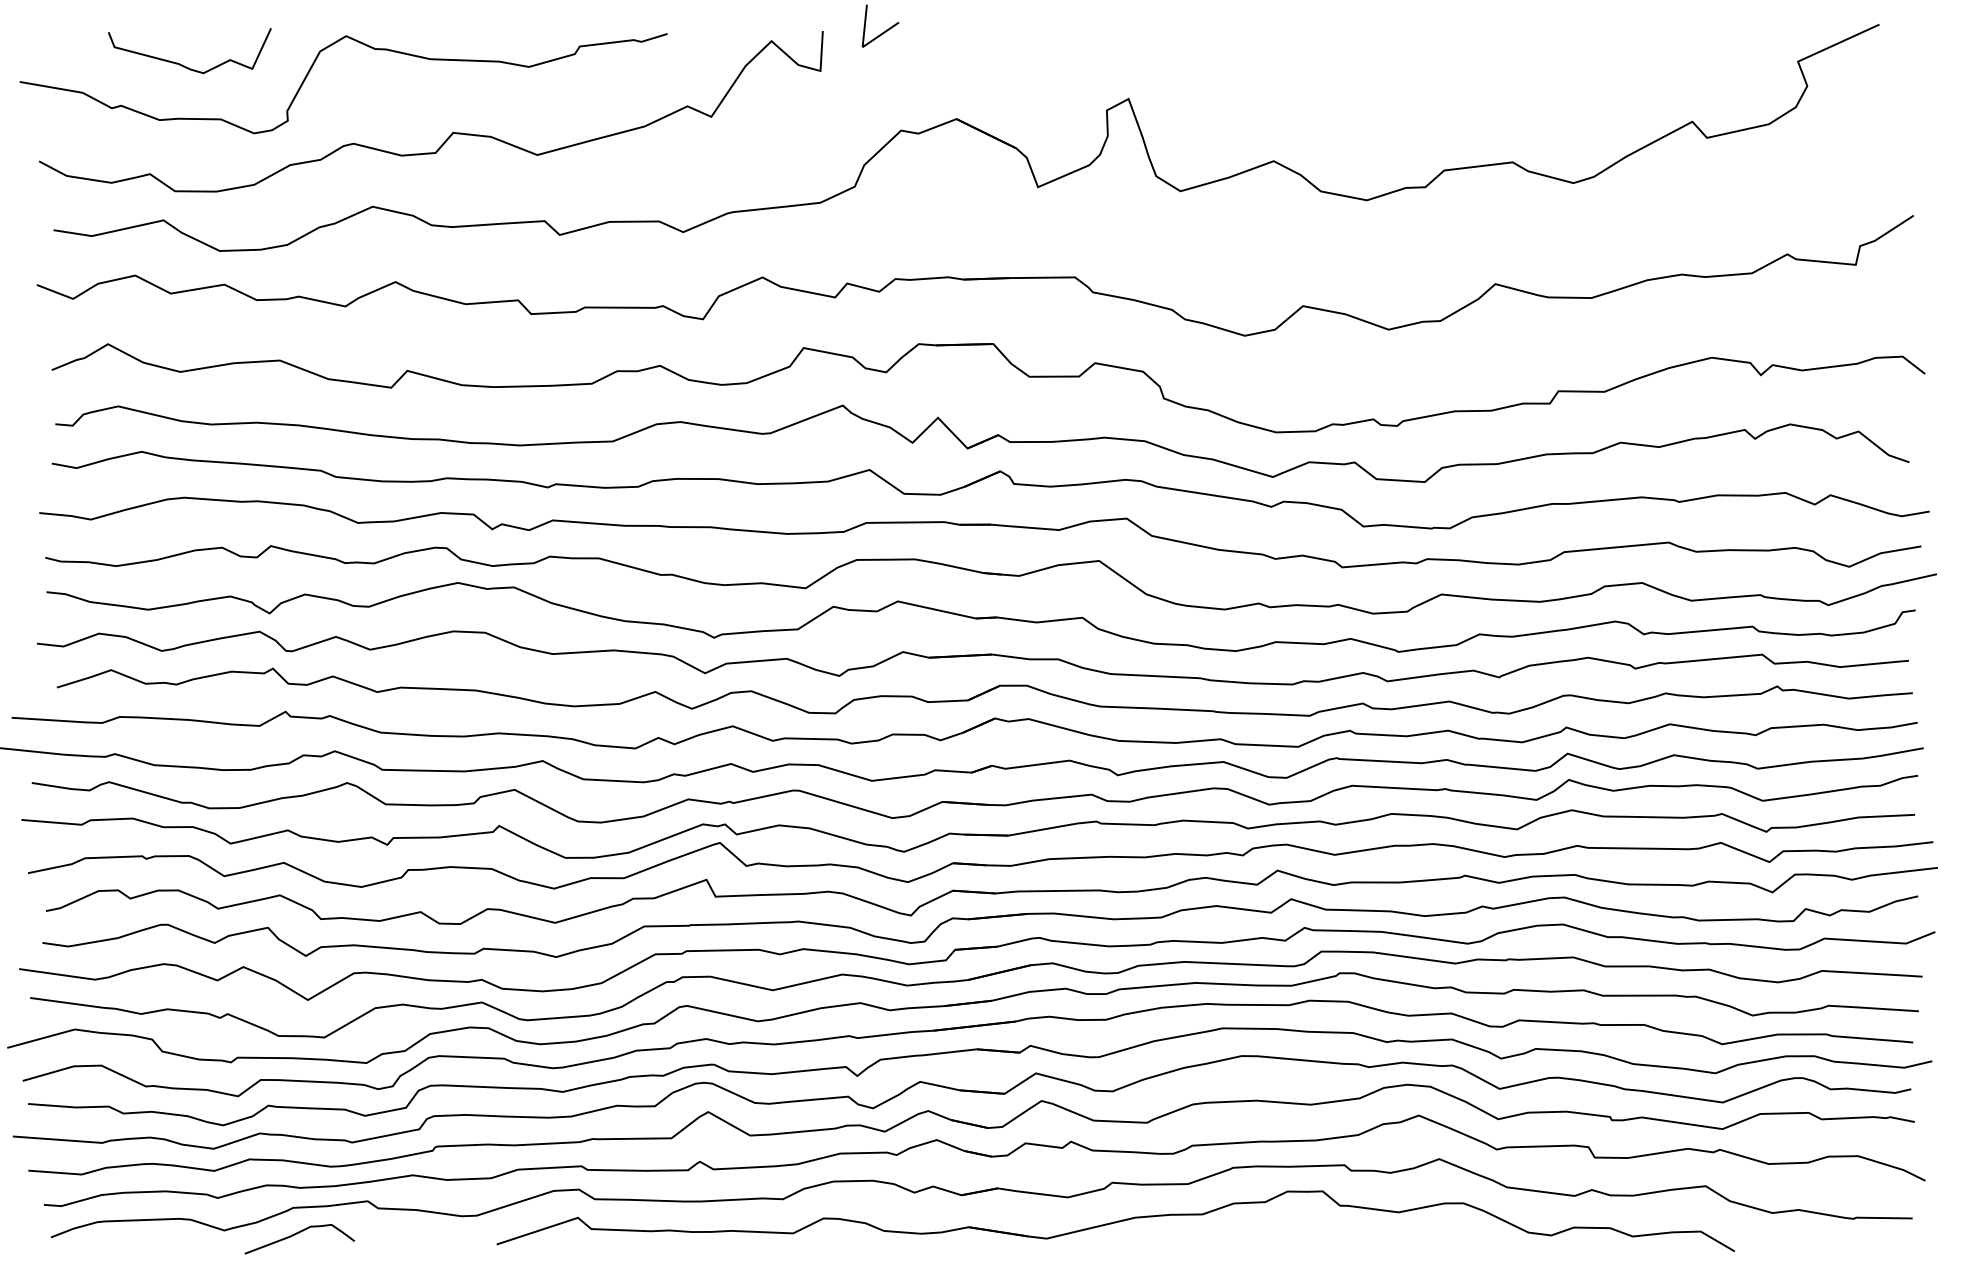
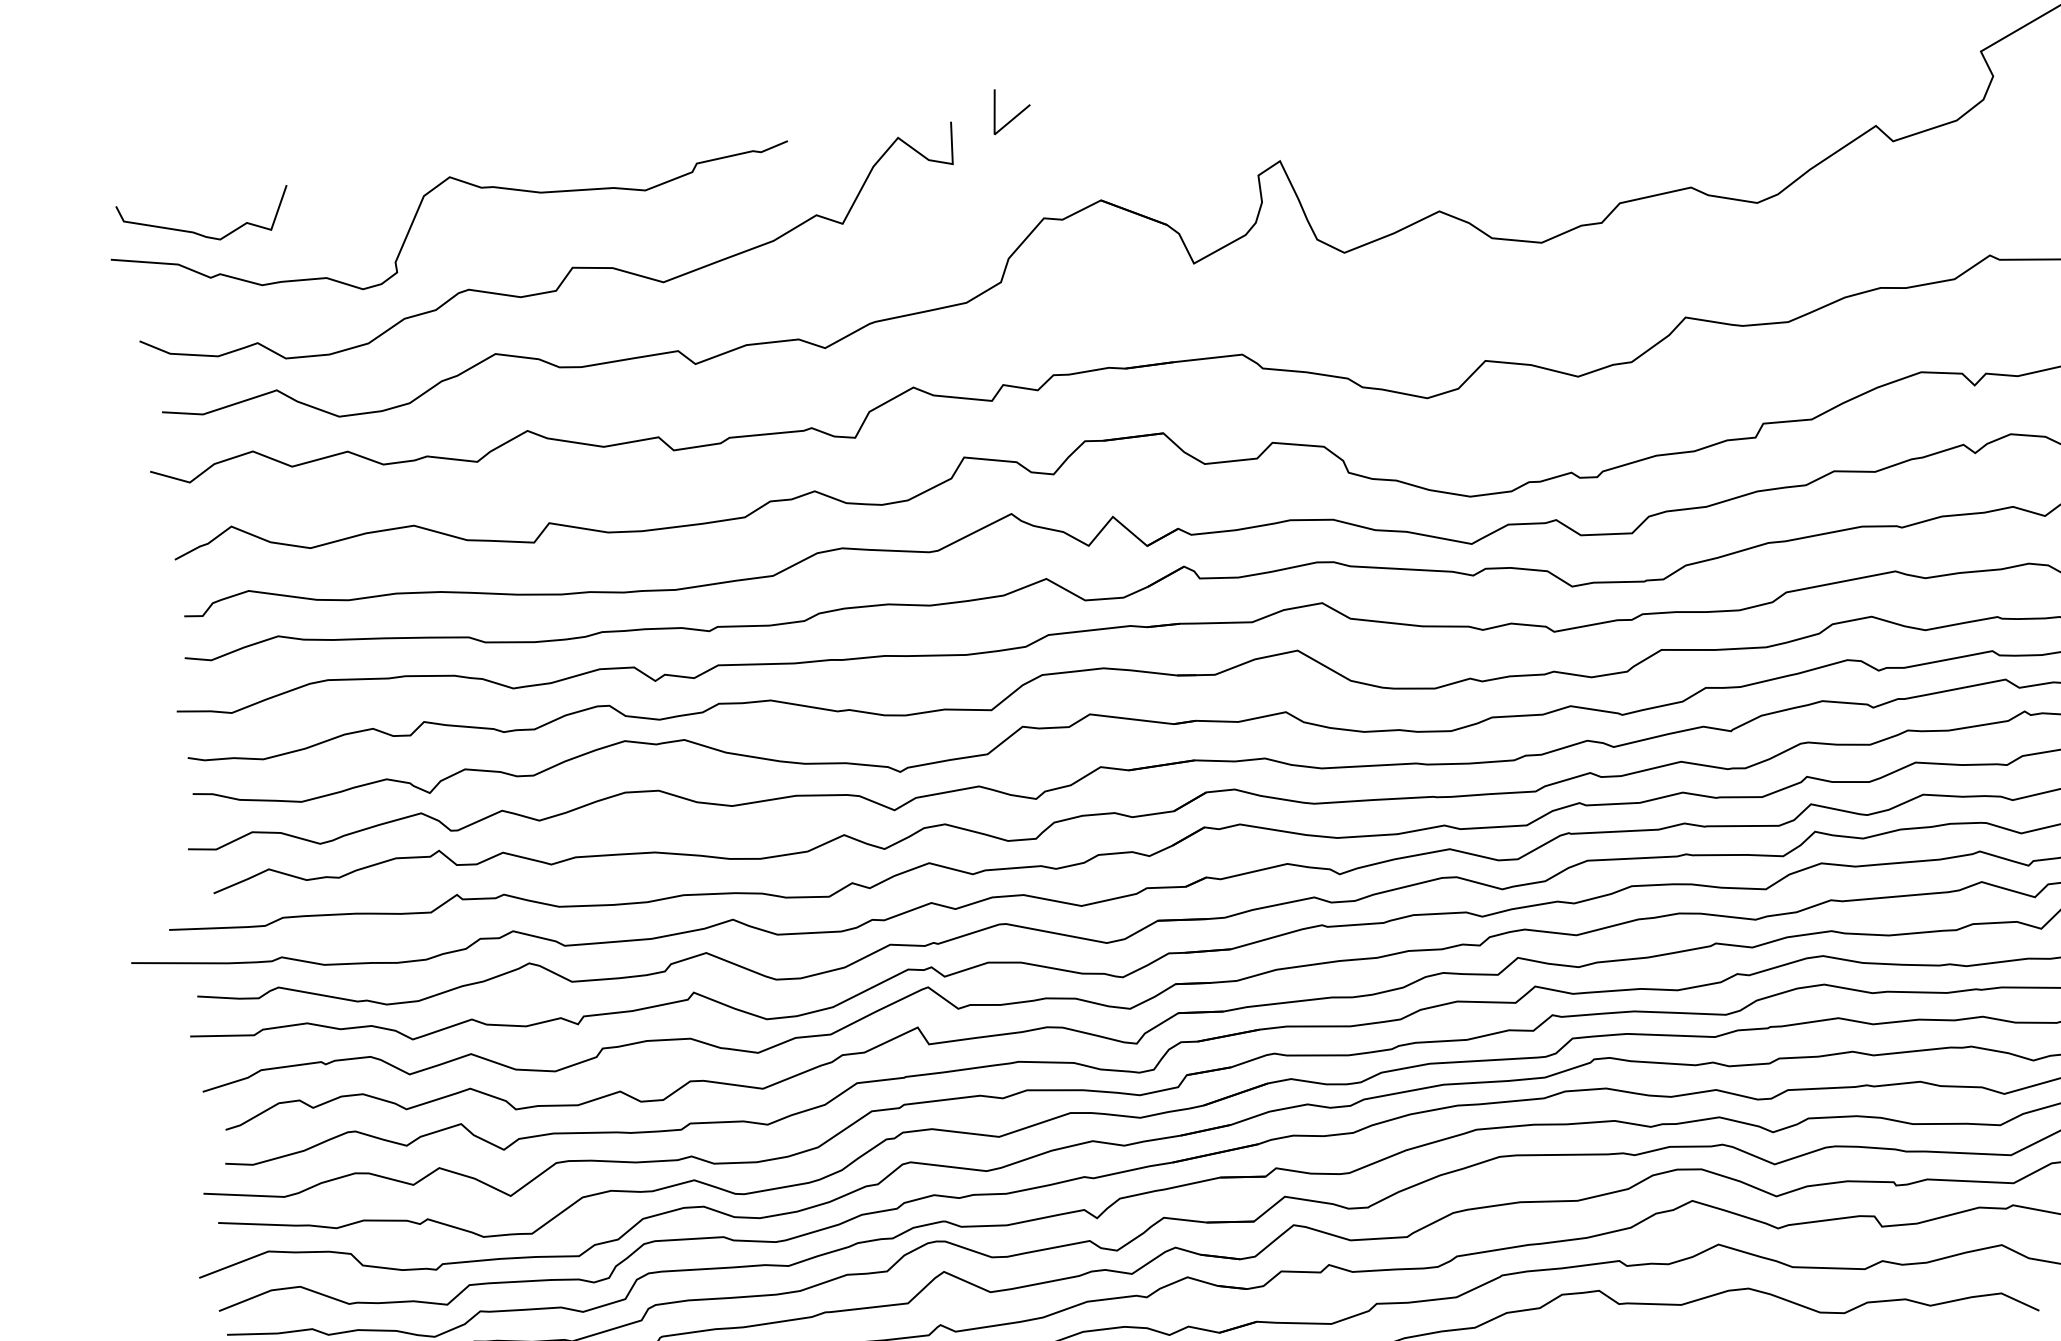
curve: (182, 64) -> (197, 232), moved

